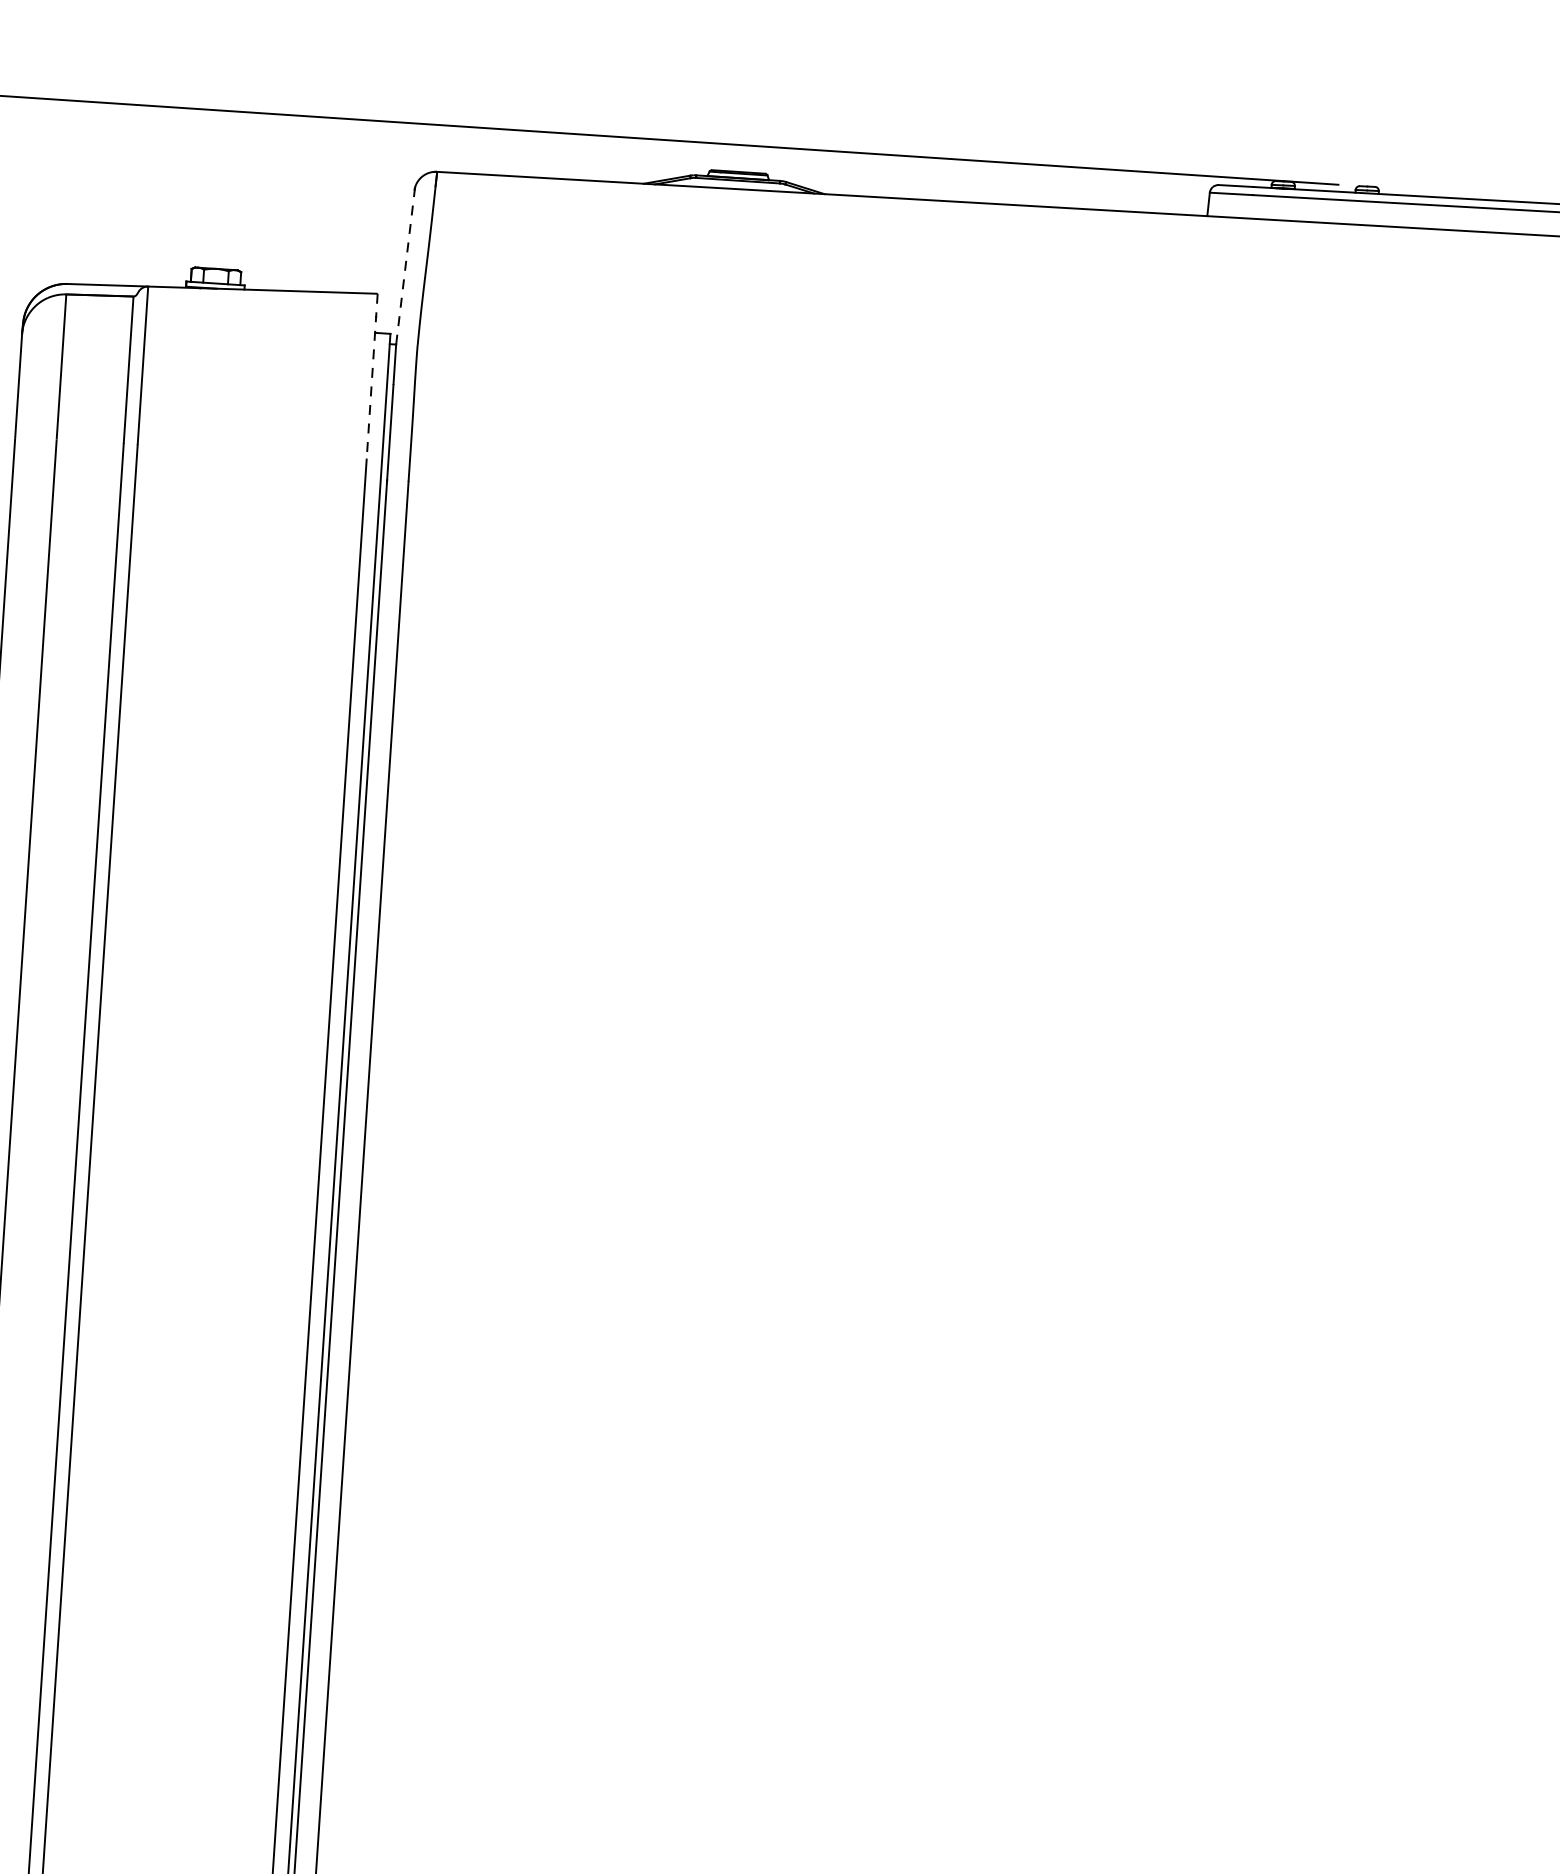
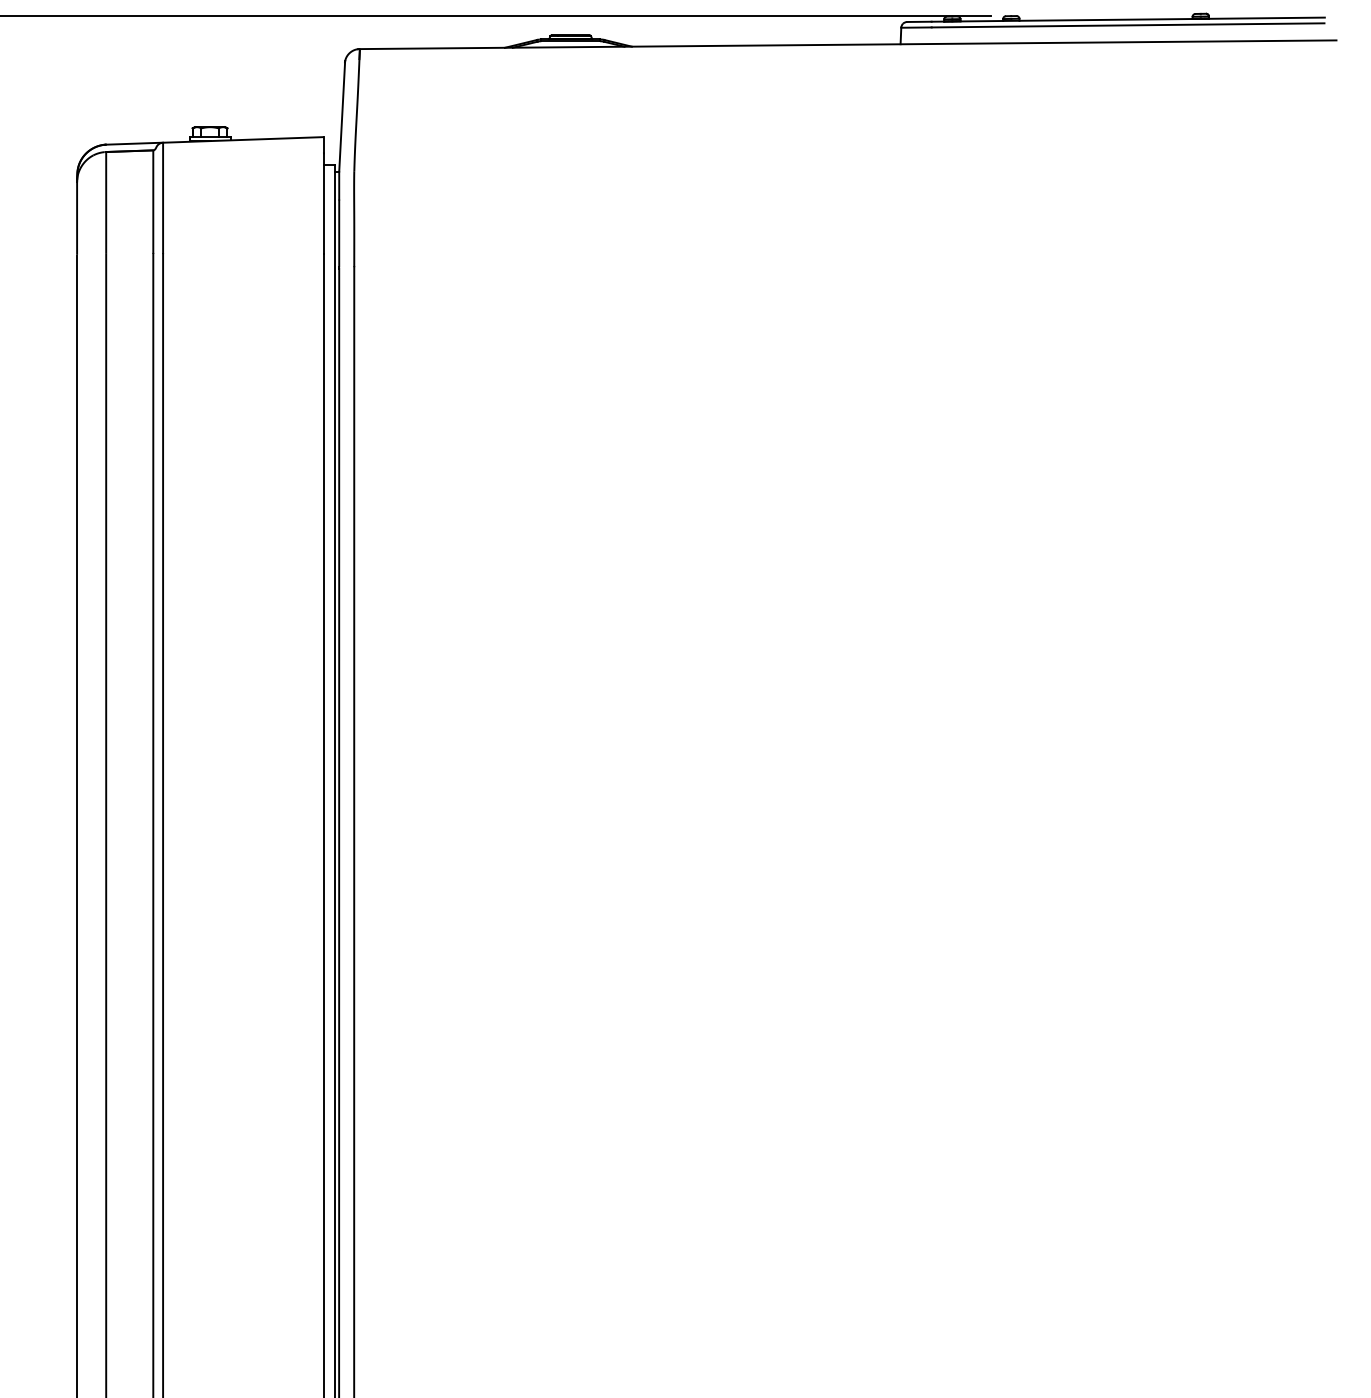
line: (406, 264) -> (342, 115), dashed -> solid
line: (371, 376) -> (323, 195), dashed -> solid

